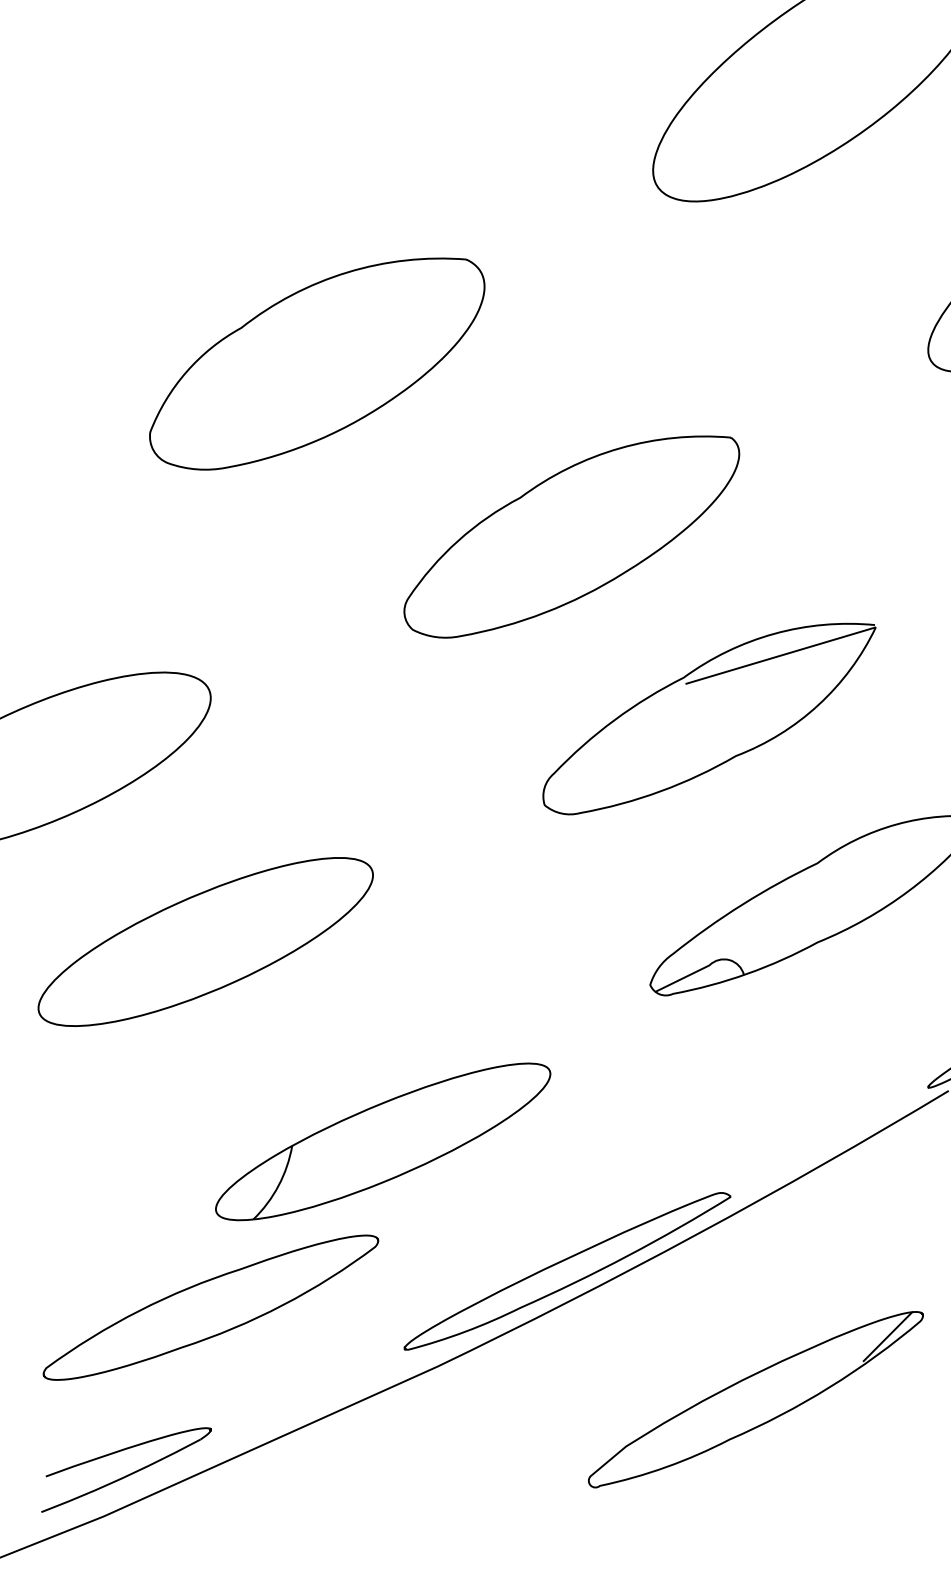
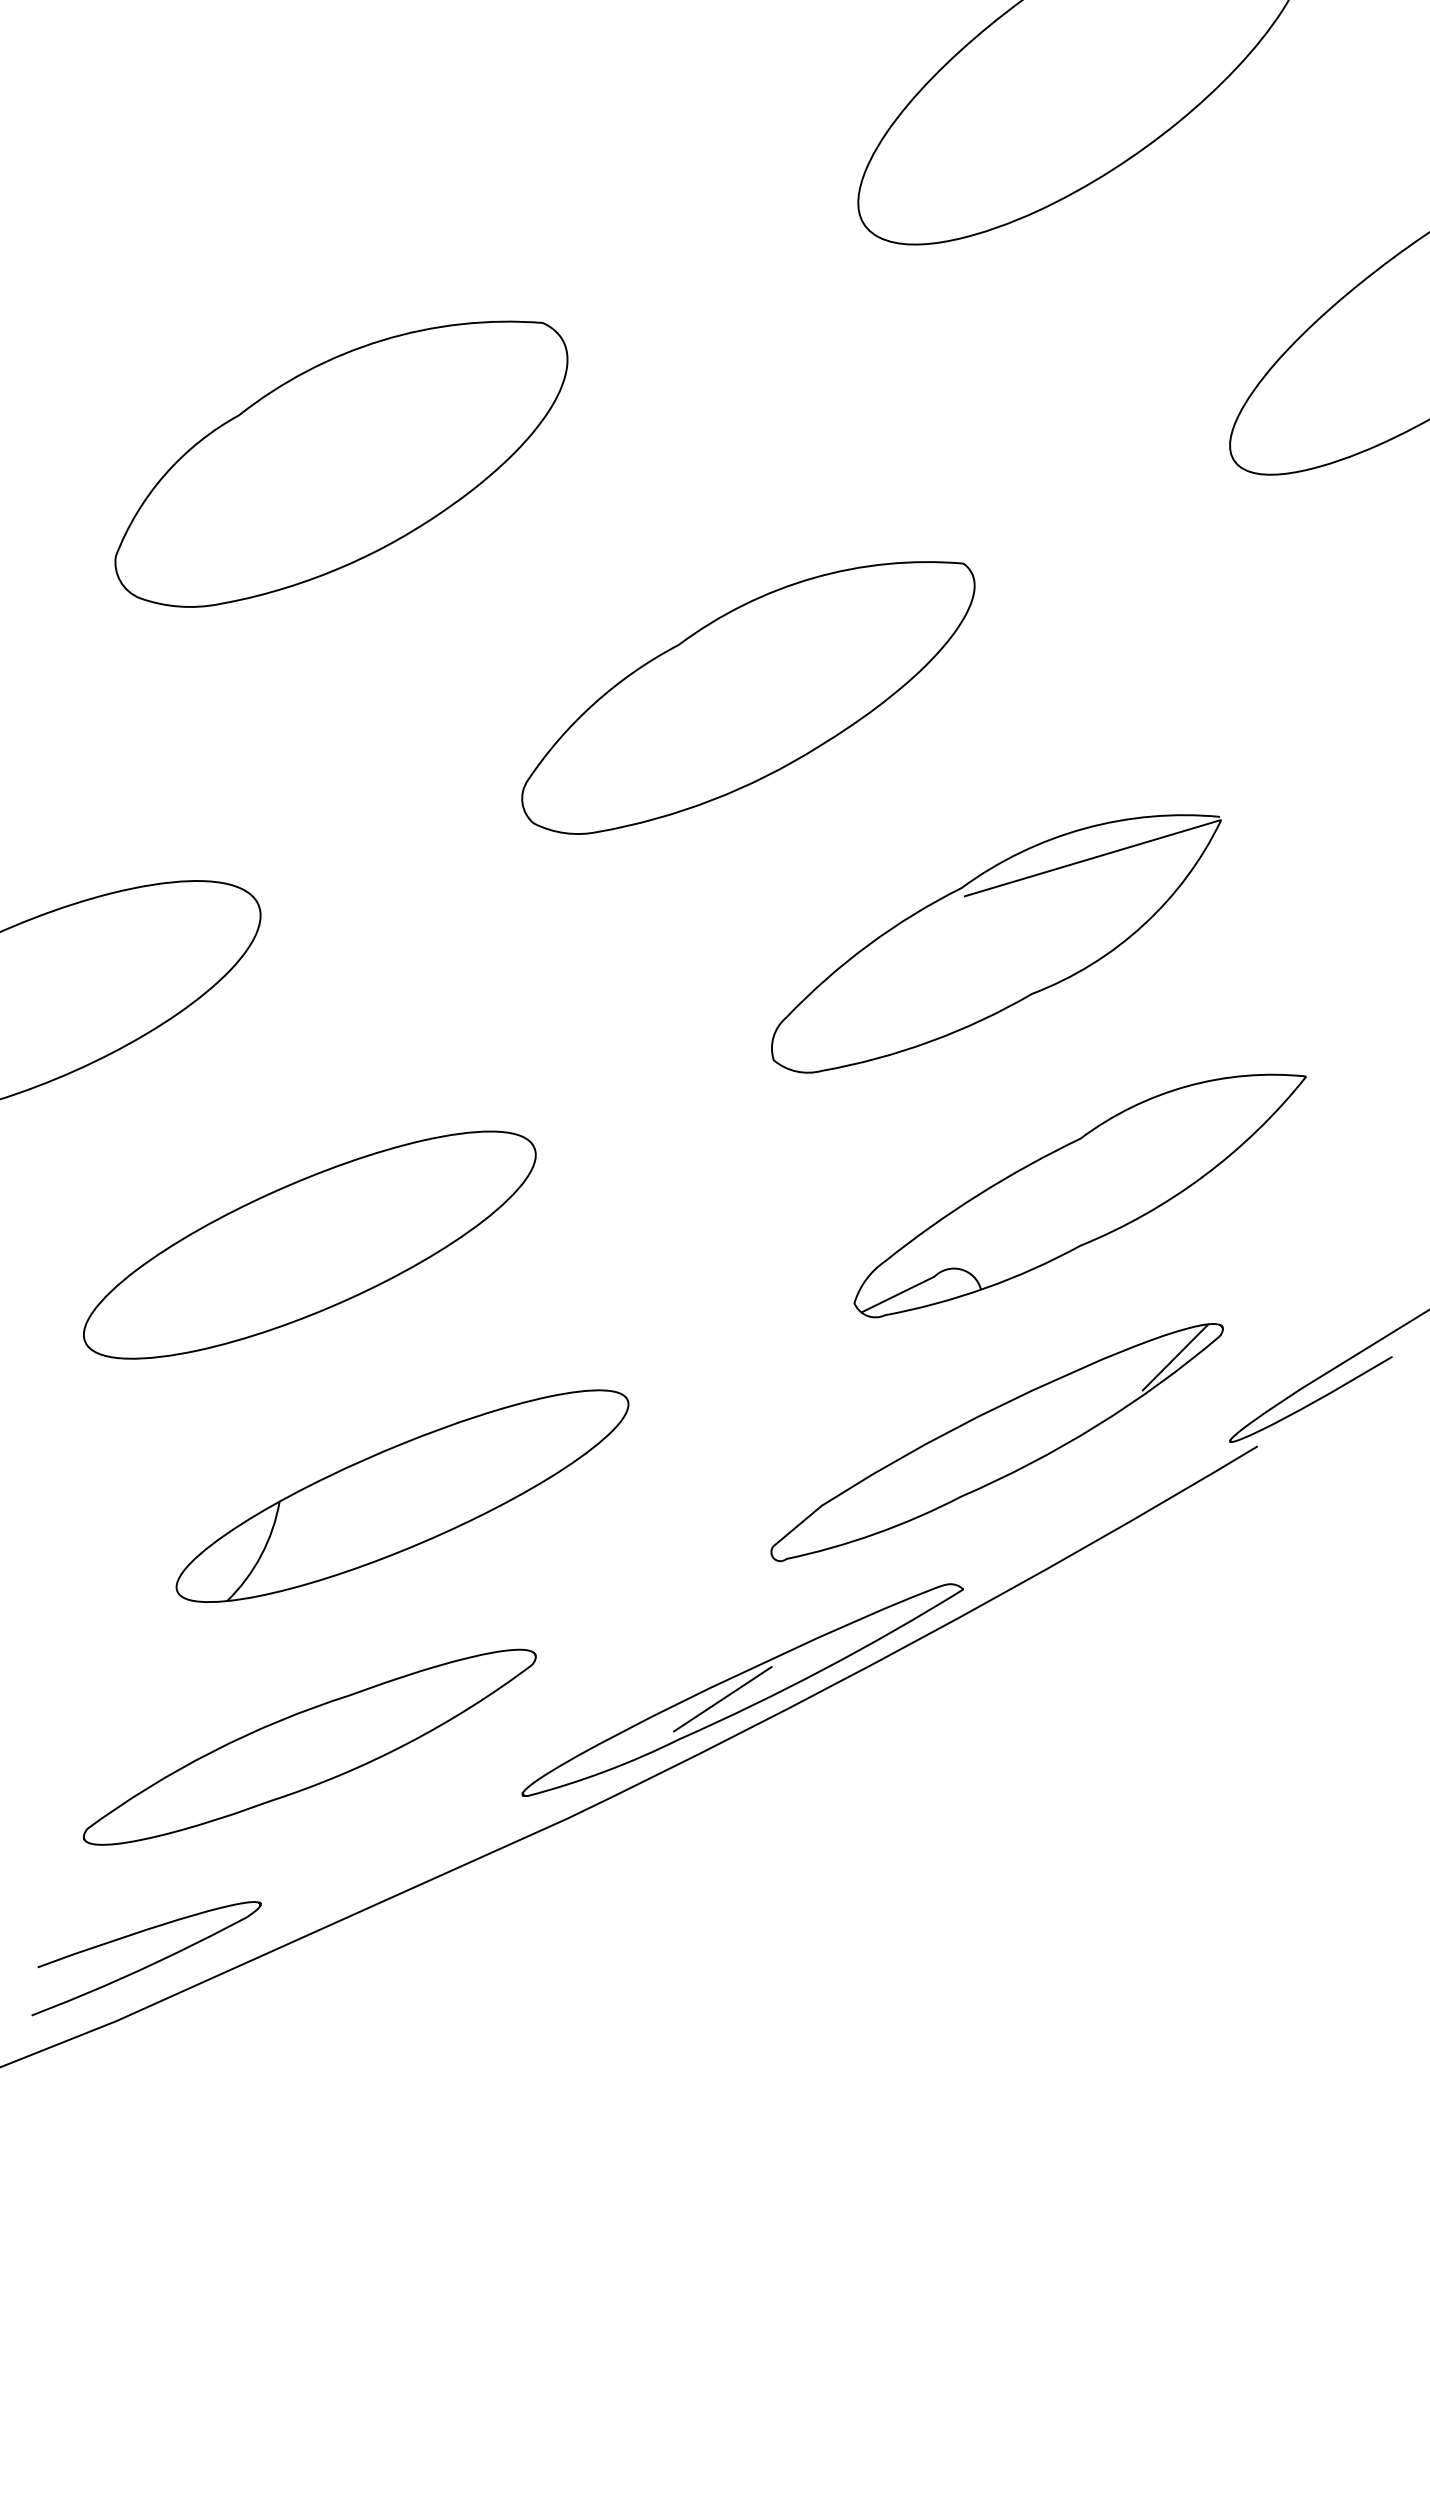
part: (317, 363) -> (341, 463), moved
curve: (696, 681) -> (978, 893), moved
part: (205, 941) -> (309, 1244), moved
part: (383, 1141) -> (402, 1495), moved
line: (552, 1278) -> (722, 1699), added
part: (210, 1307) -> (309, 1746), moved
part: (755, 1399) -> (996, 1442), moved

